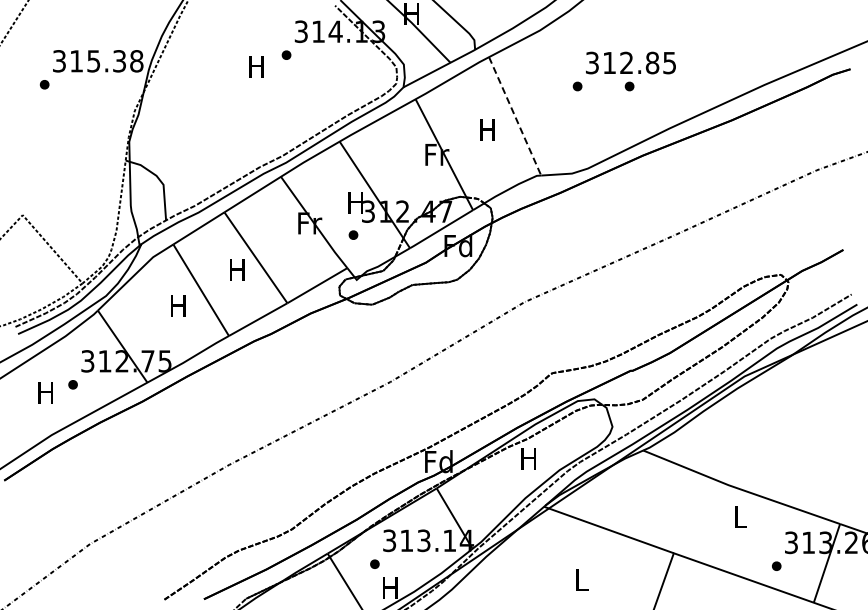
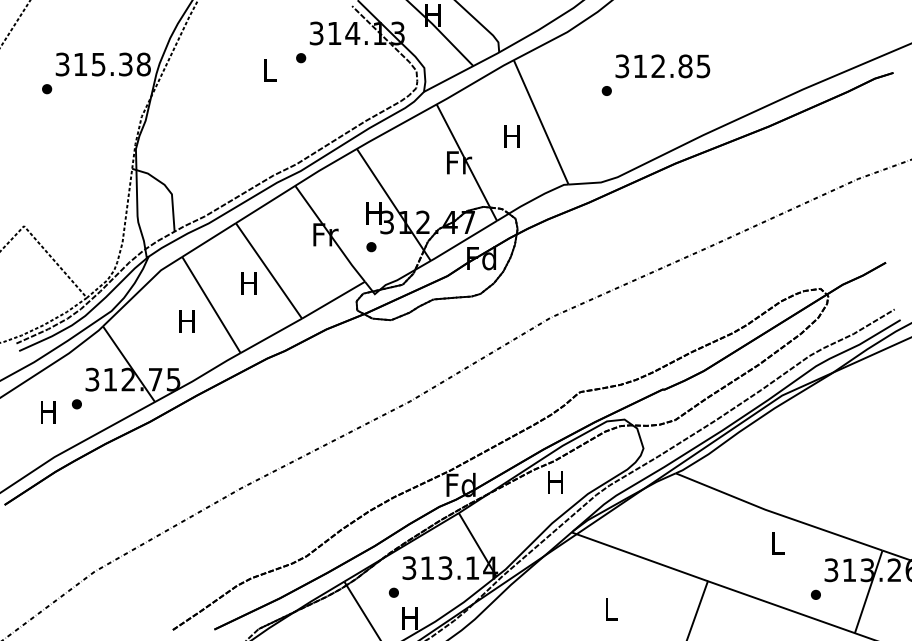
text: (256, 66) -> (269, 70), H -> L
part: (629, 86) -> (661, 91), removed
line: (515, 116) -> (541, 122), dashed -> solid

